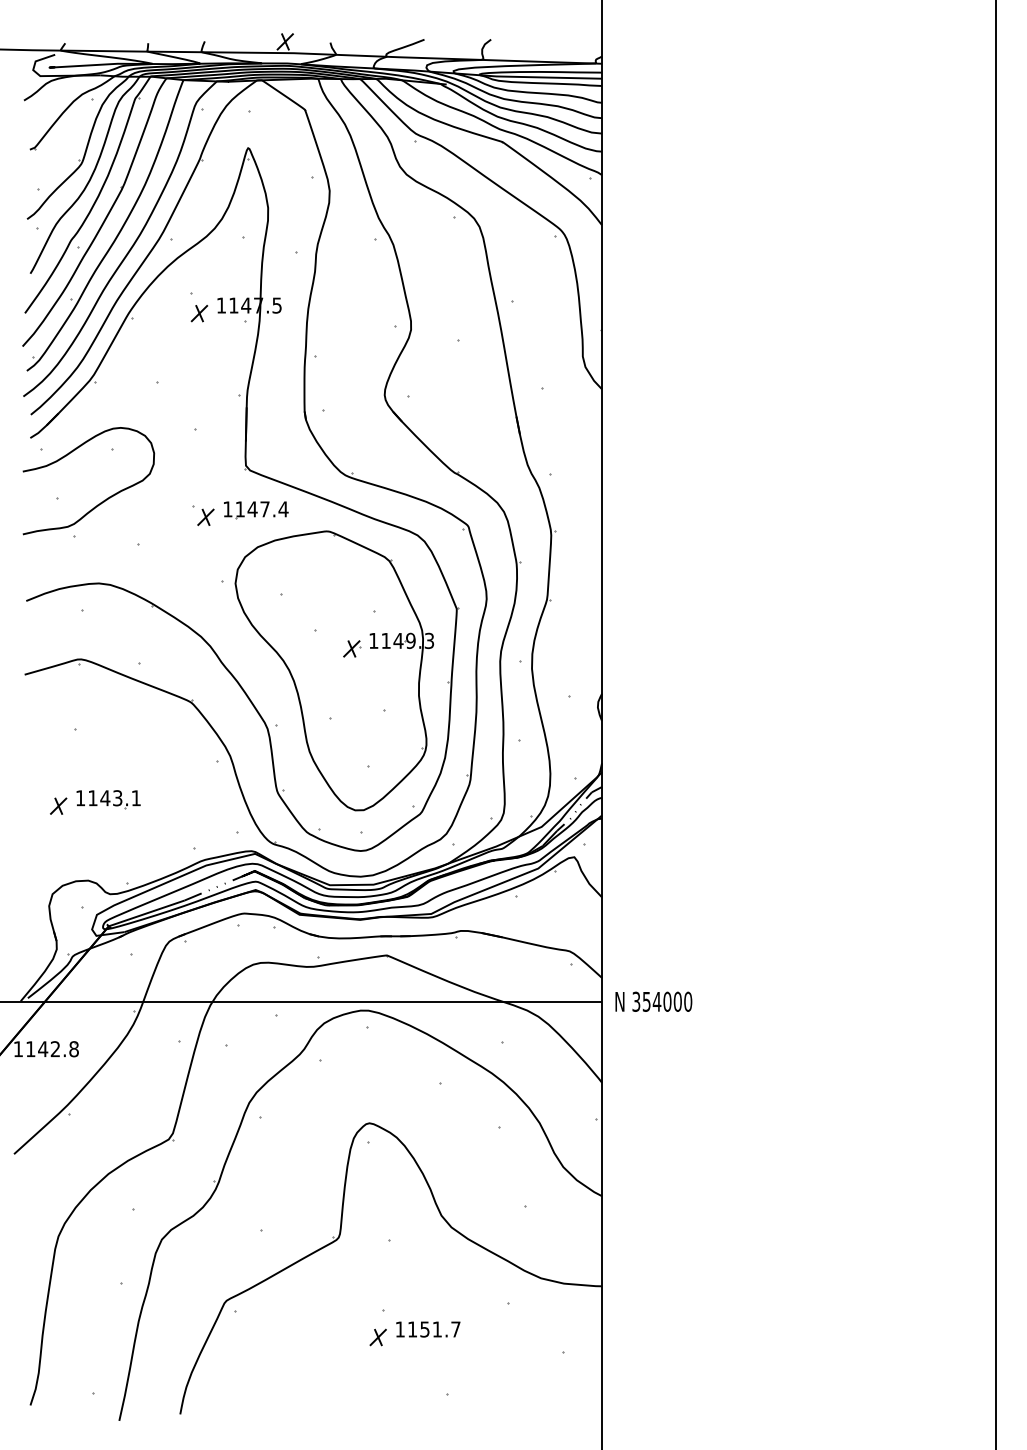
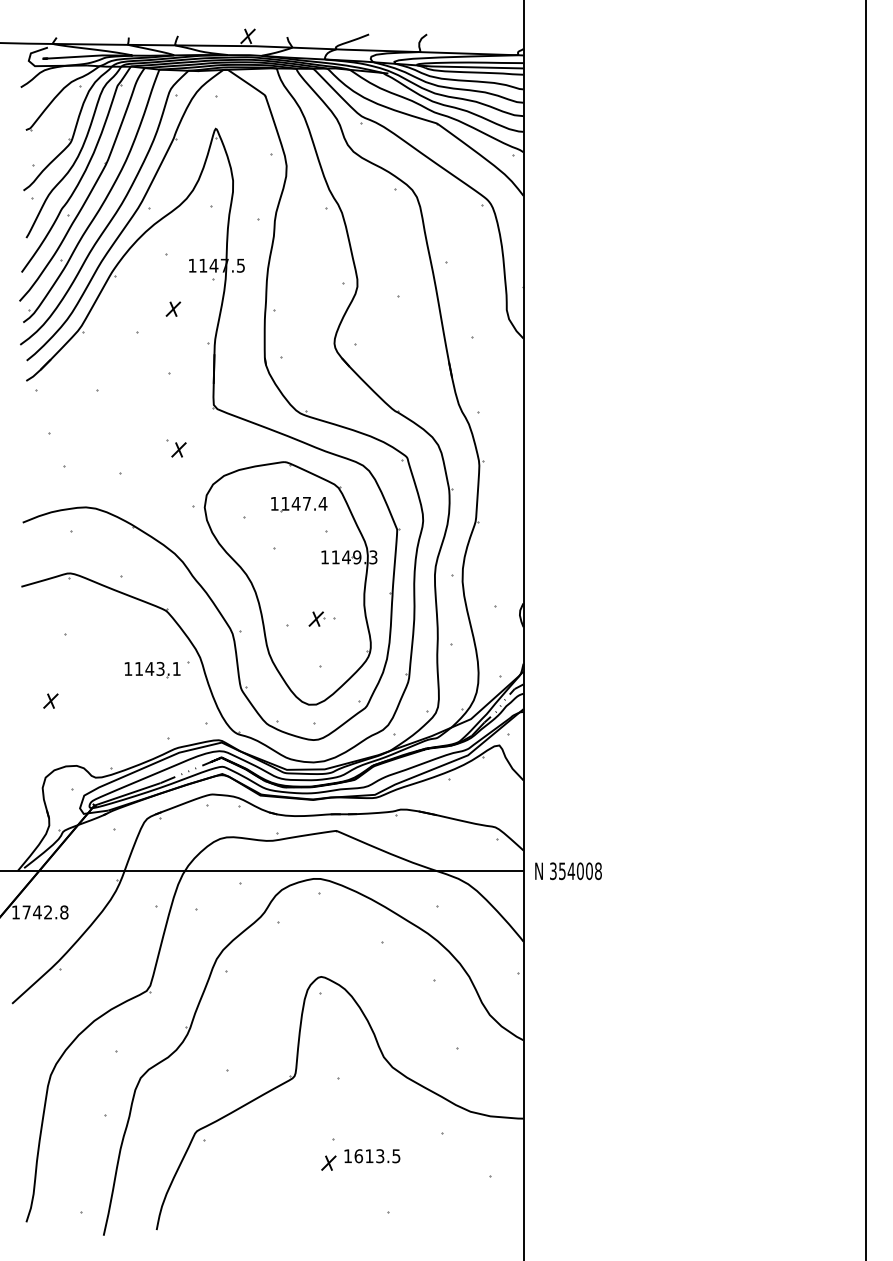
part: (199, 313) -> (173, 309), moved
curve: (100, 502) -> (87, 436), removed
part: (256, 510) -> (299, 504), moved
part: (352, 648) -> (316, 618), moved
part: (108, 799) -> (152, 670), moved
text: (688, 1001) -> (598, 870), 354000 -> 354008
text: (30, 1049) -> (26, 912), 1142.8 -> 1742.8
text: (433, 1329) -> (376, 1156), 1151.7 -> 1613.5

